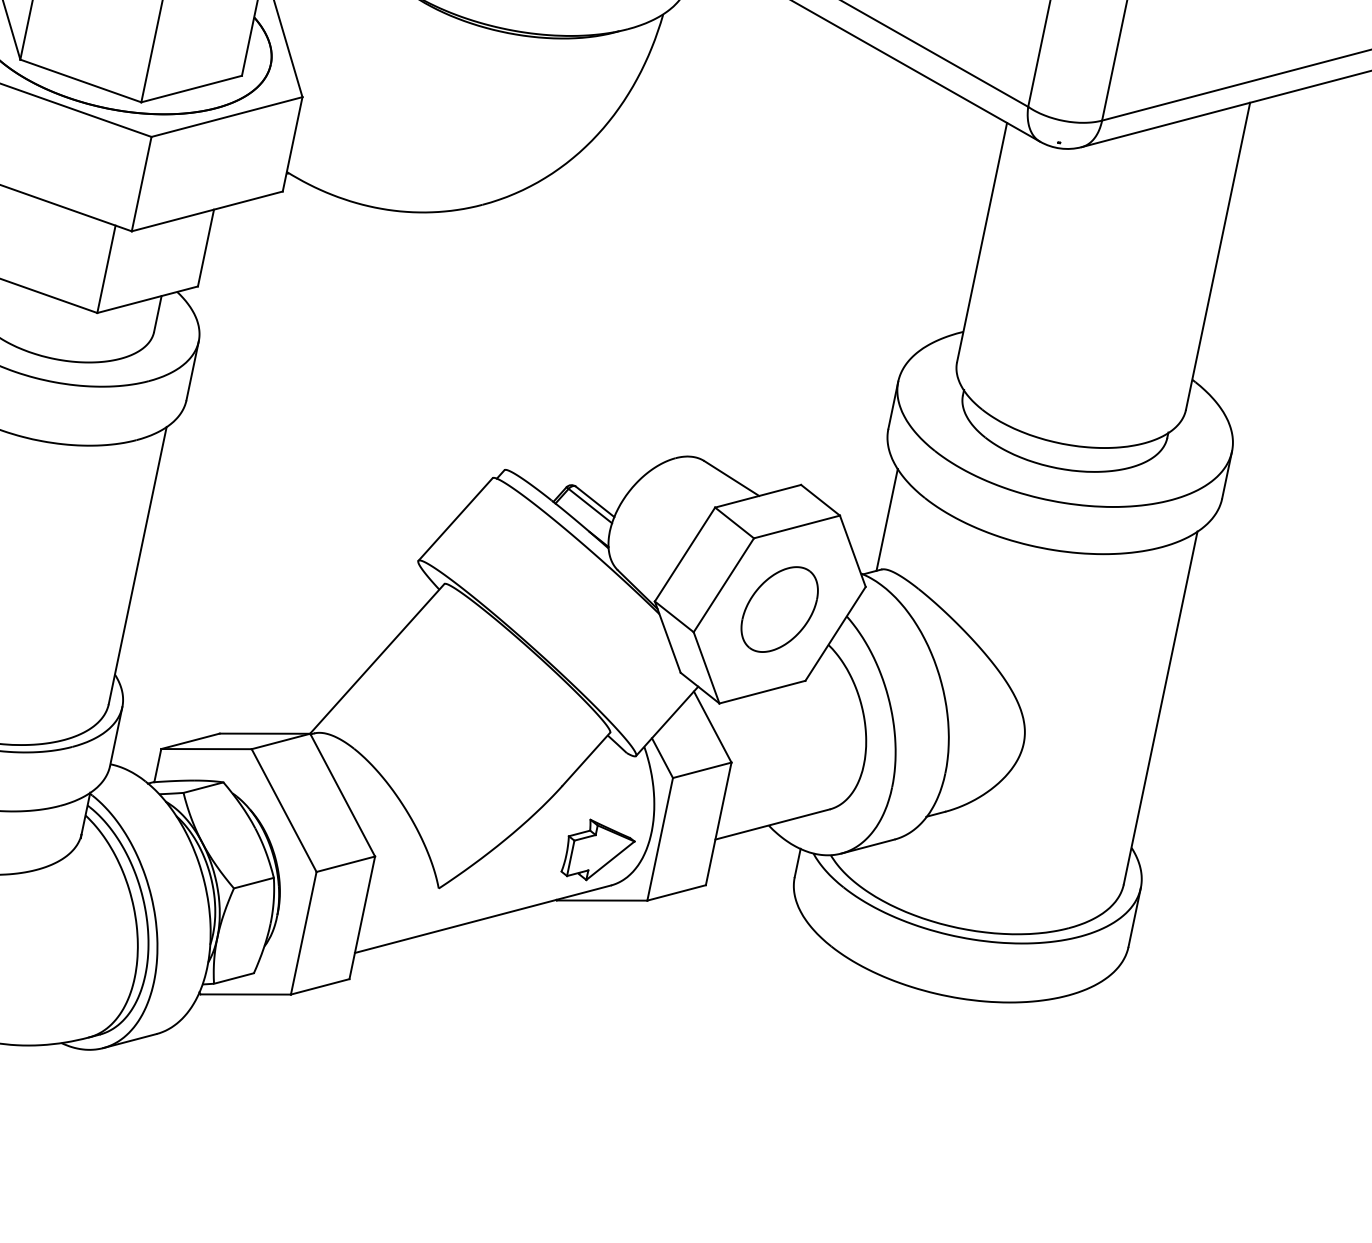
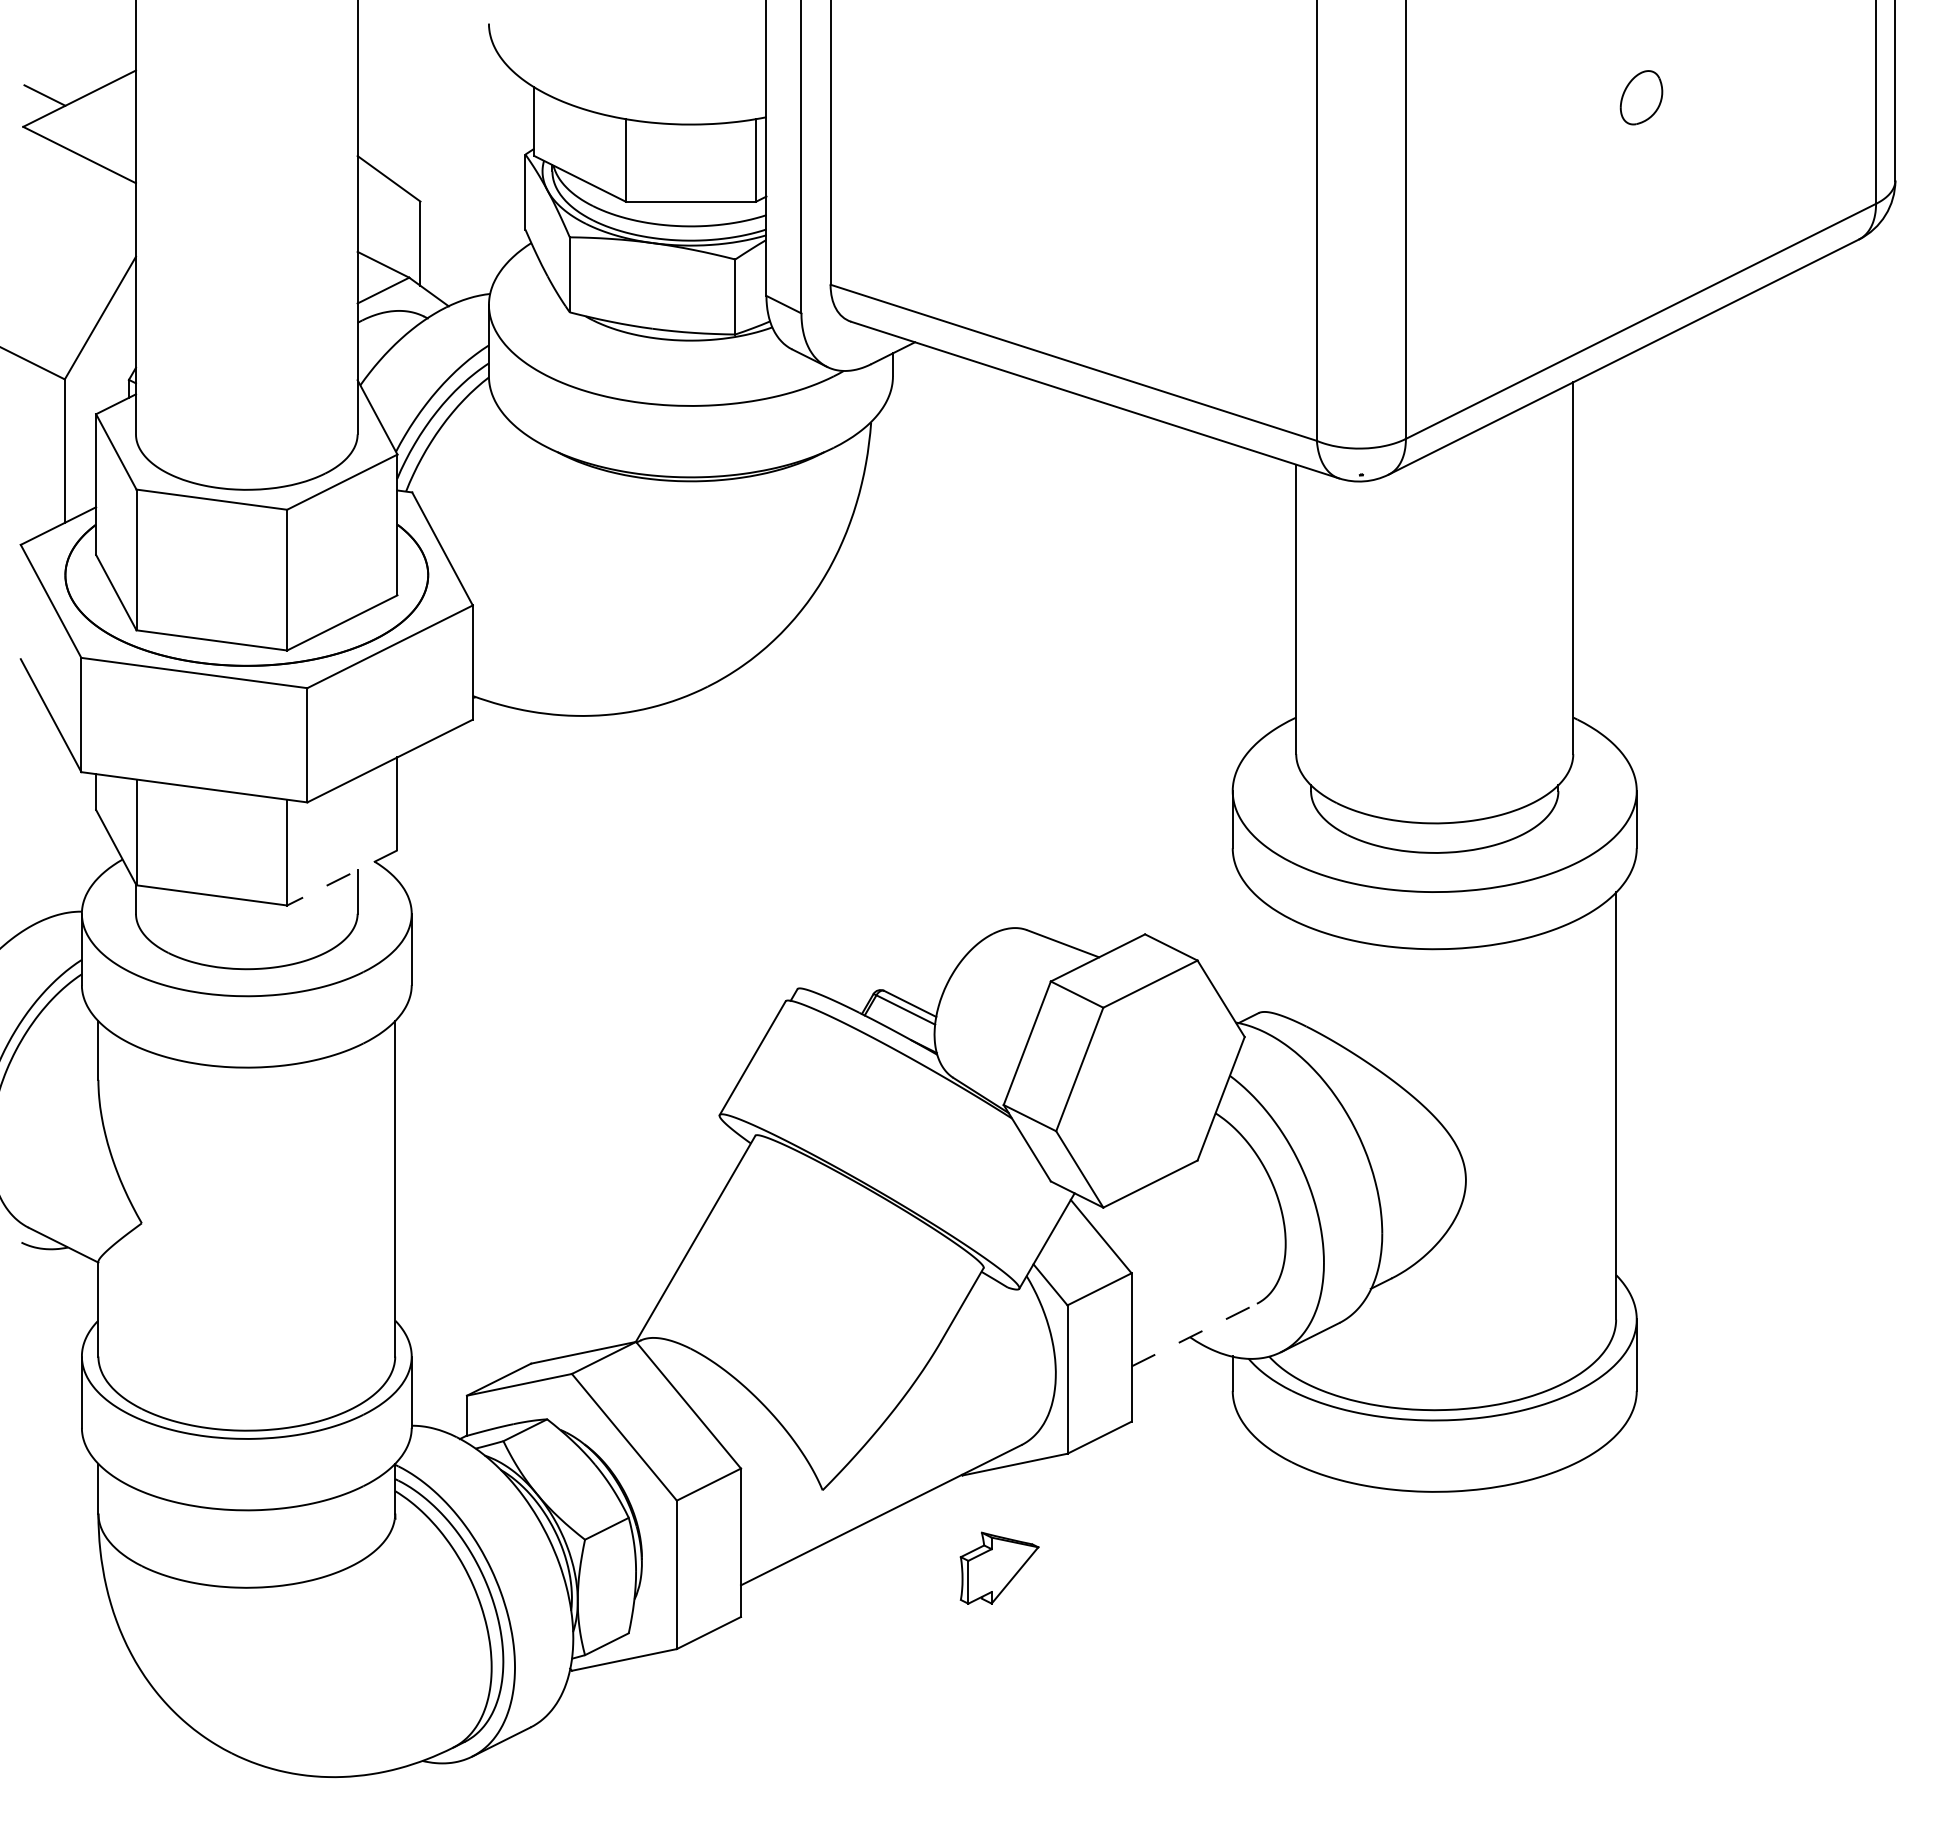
line: (147, 299) -> (342, 877), solid -> dashed
line: (887, 519) -> (1253, 953), removed
part: (779, 609) -> (1150, 1083), removed
line: (772, 824) -> (1194, 1334), solid -> dashed
part: (599, 851) -> (999, 1567), moved

